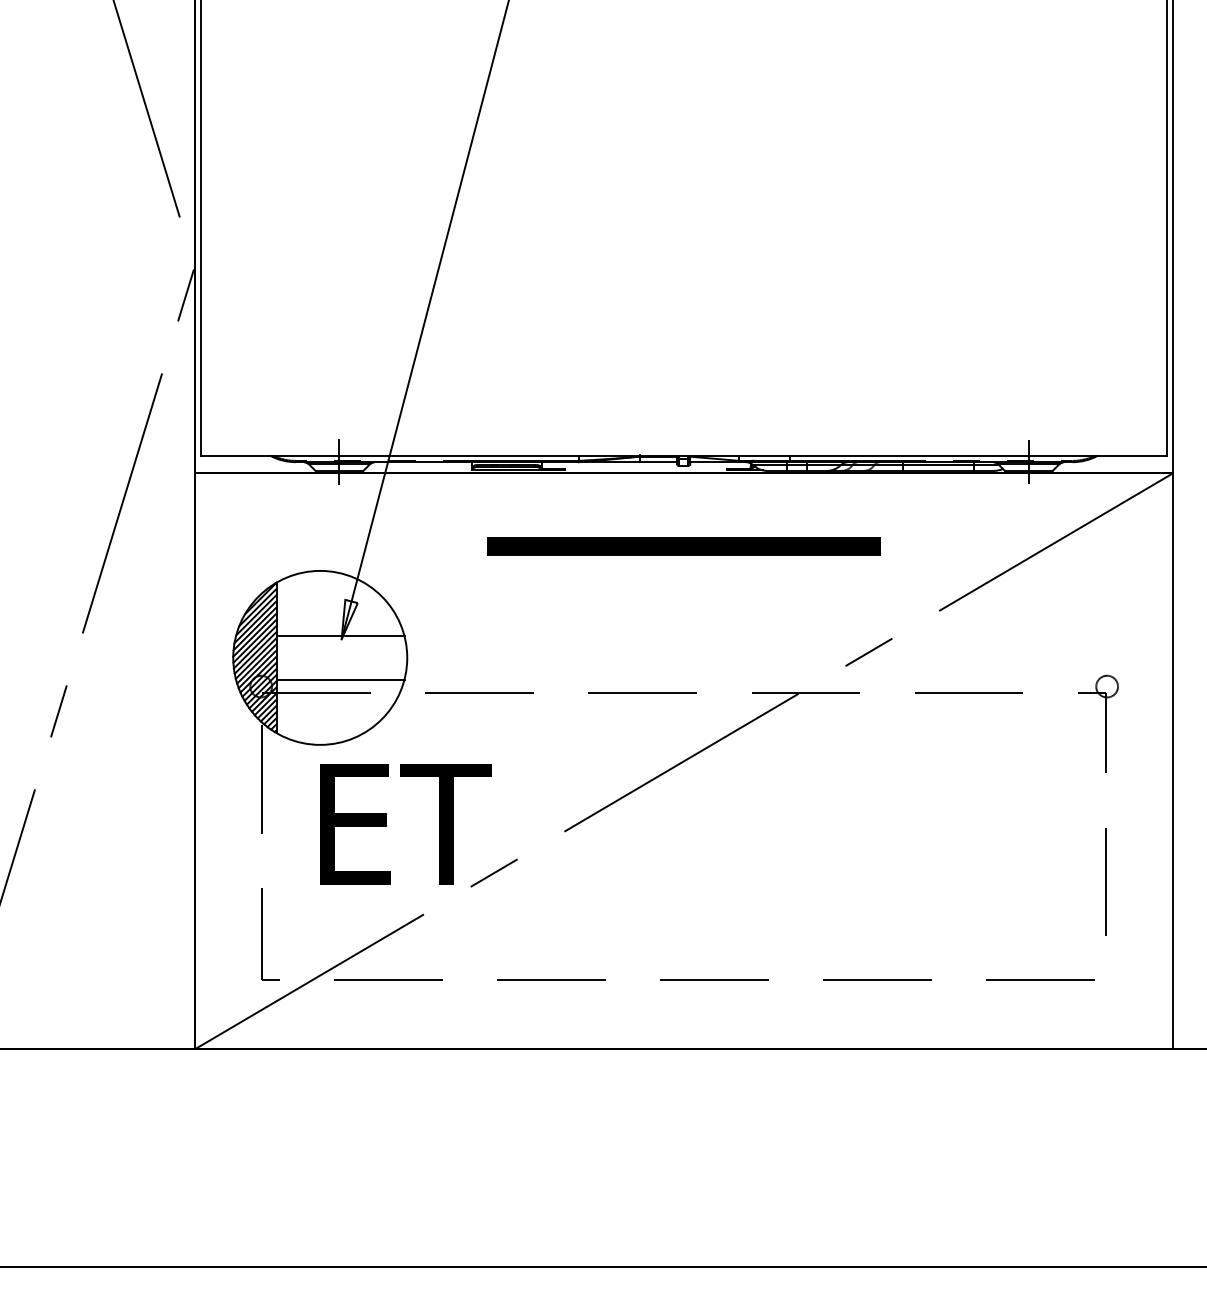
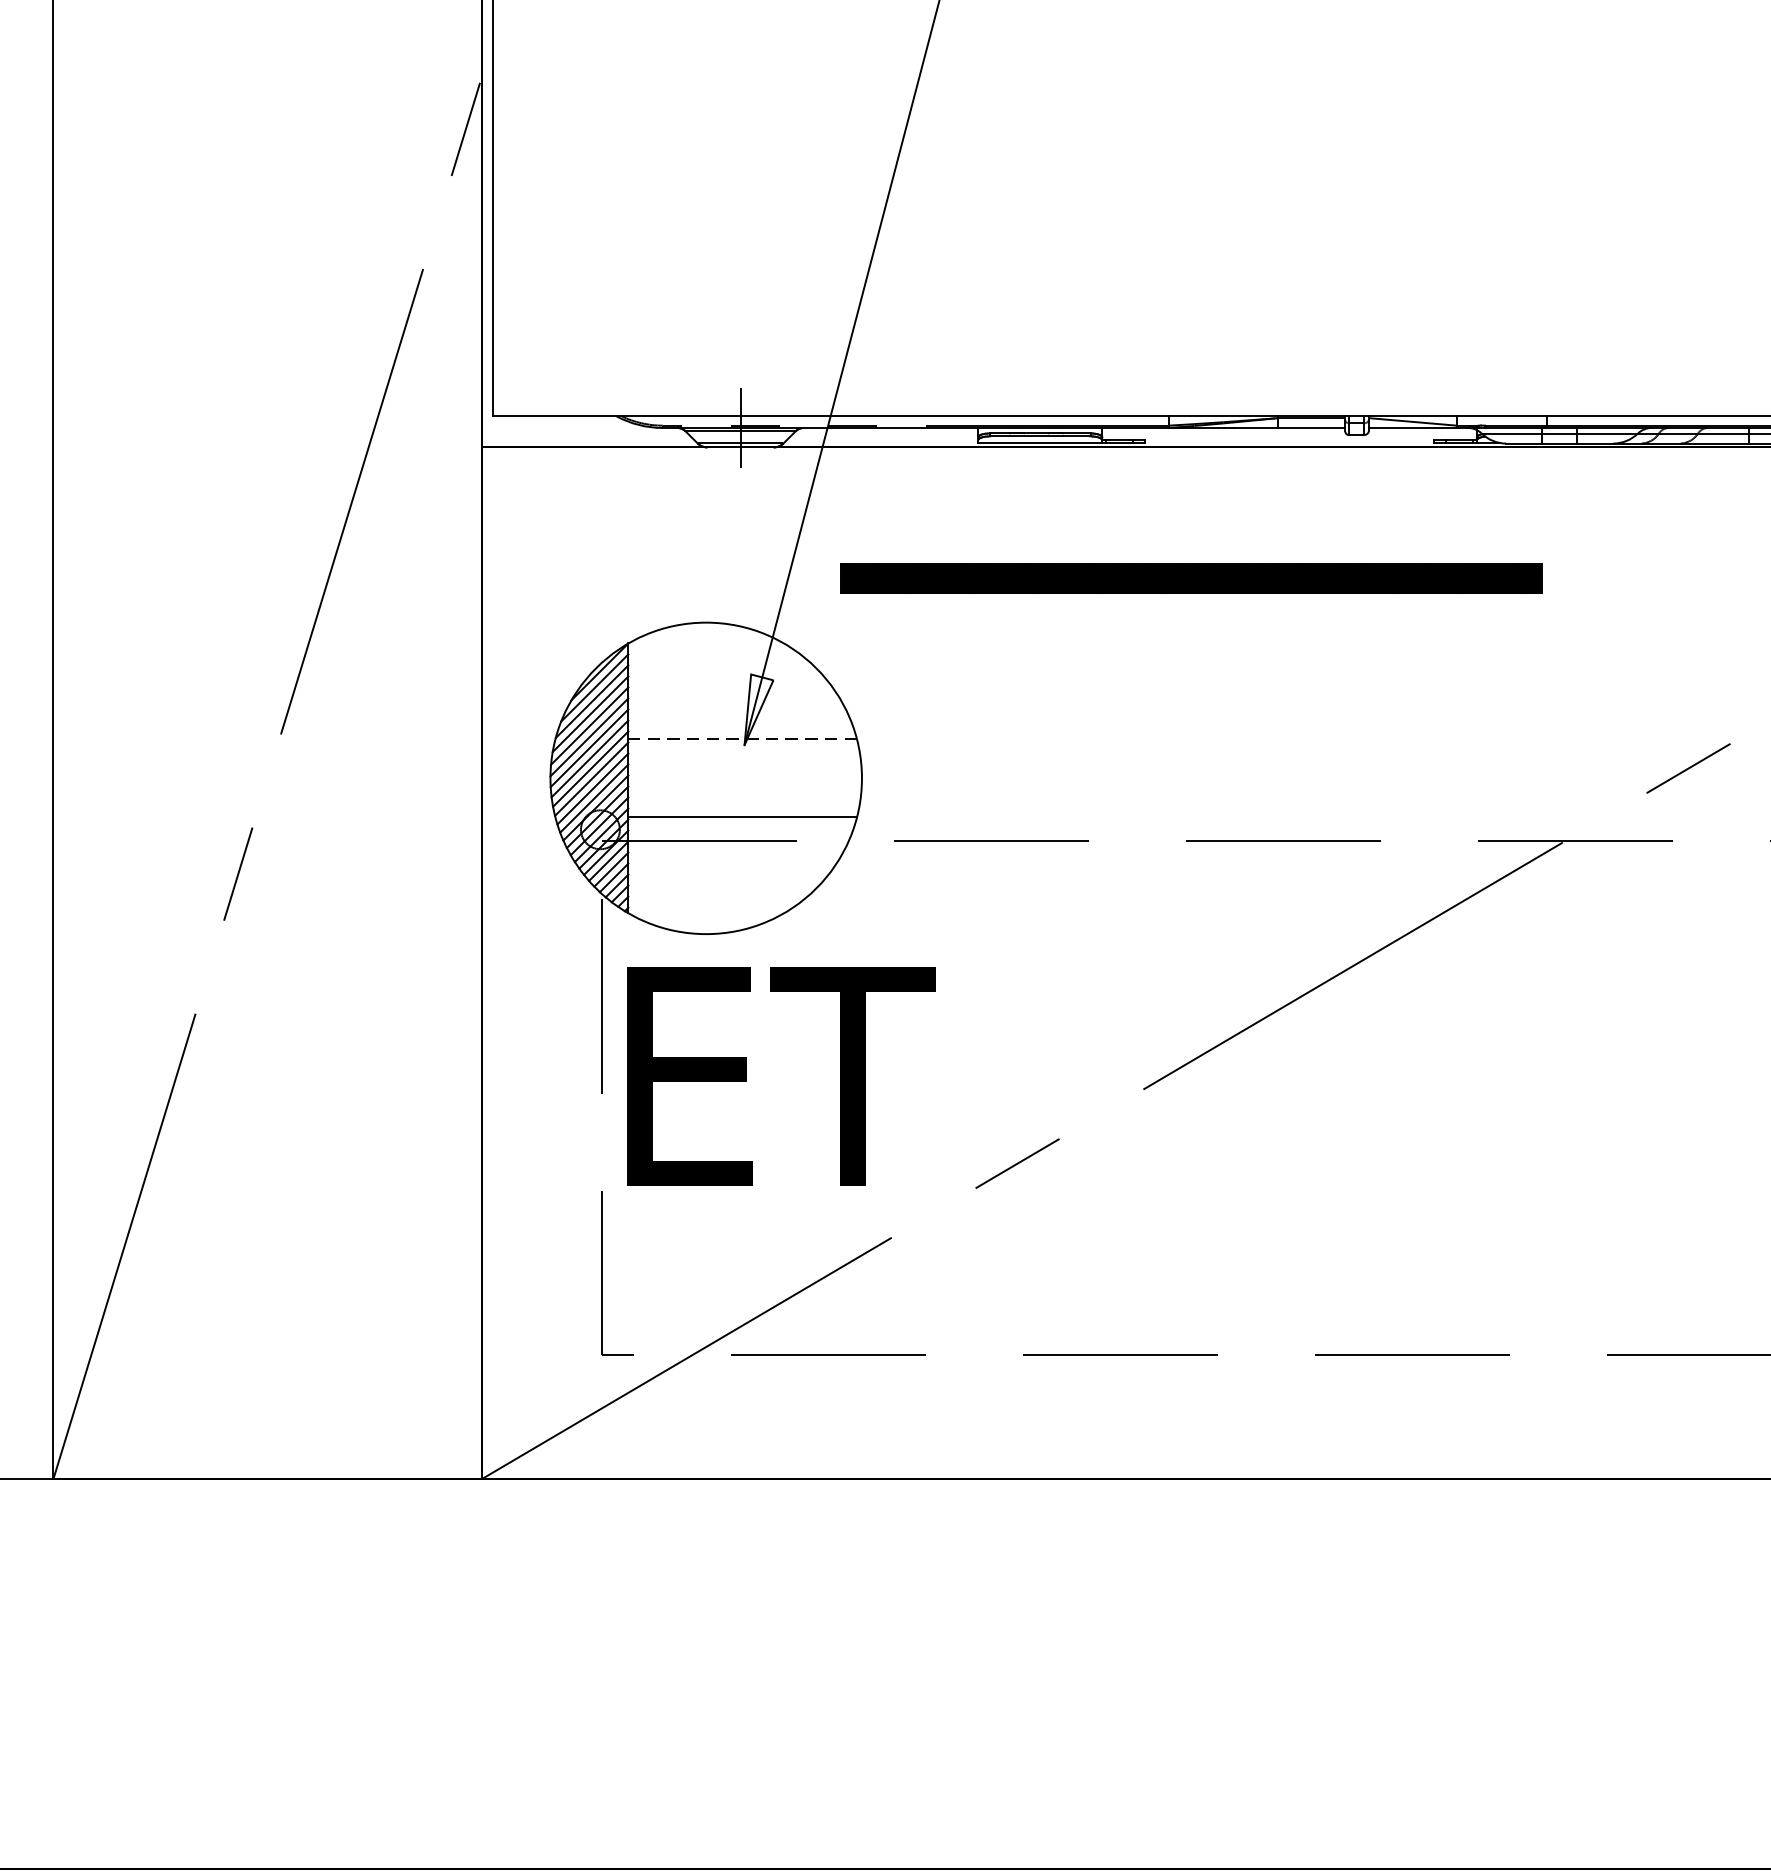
part: (683, 546) -> (1190, 578), moved
line: (340, 636) -> (742, 740), solid -> dashed
text: (405, 824) -> (780, 1076), moved

